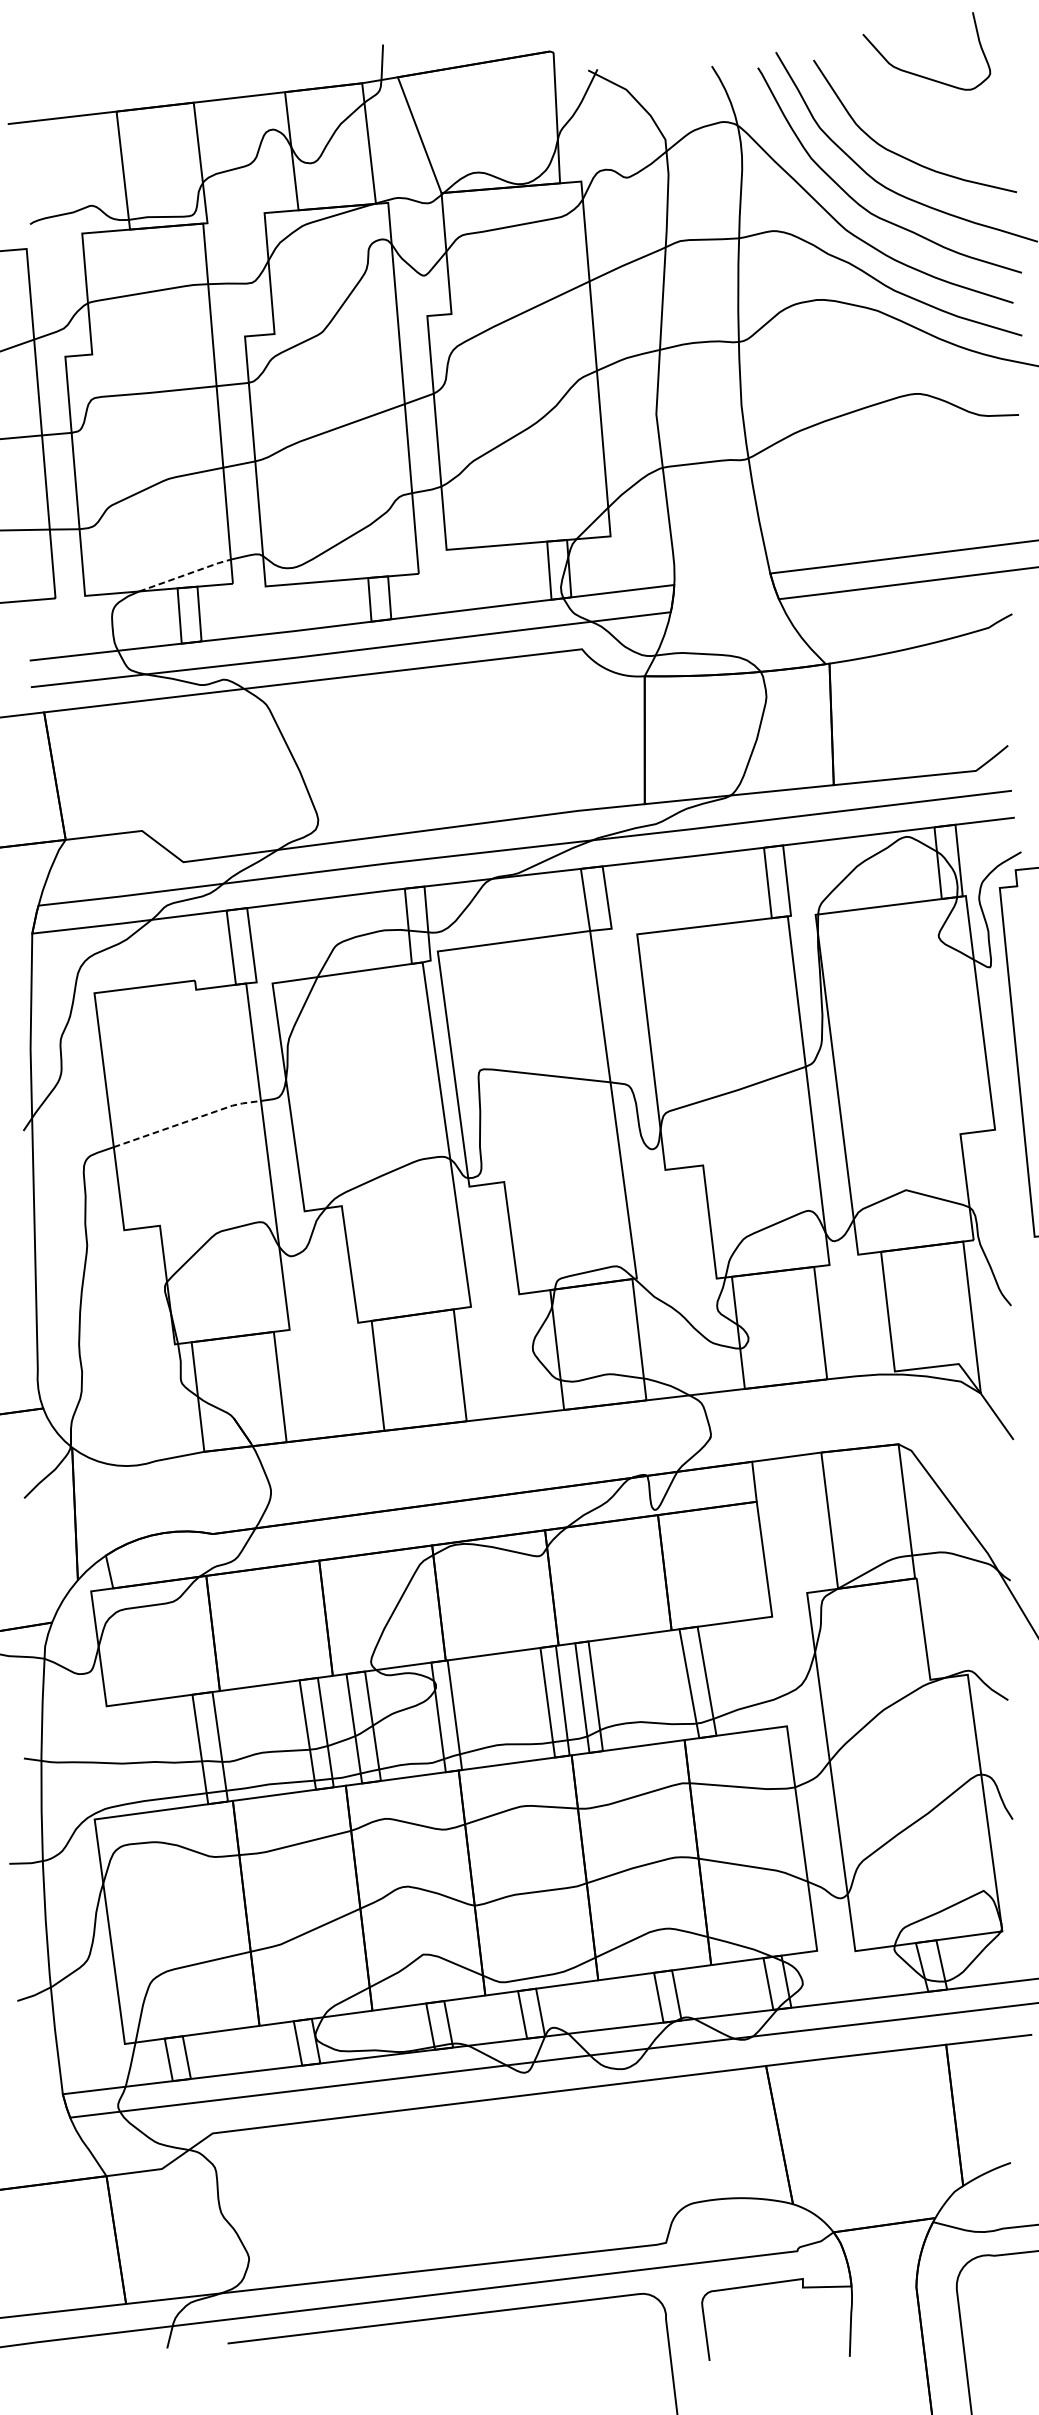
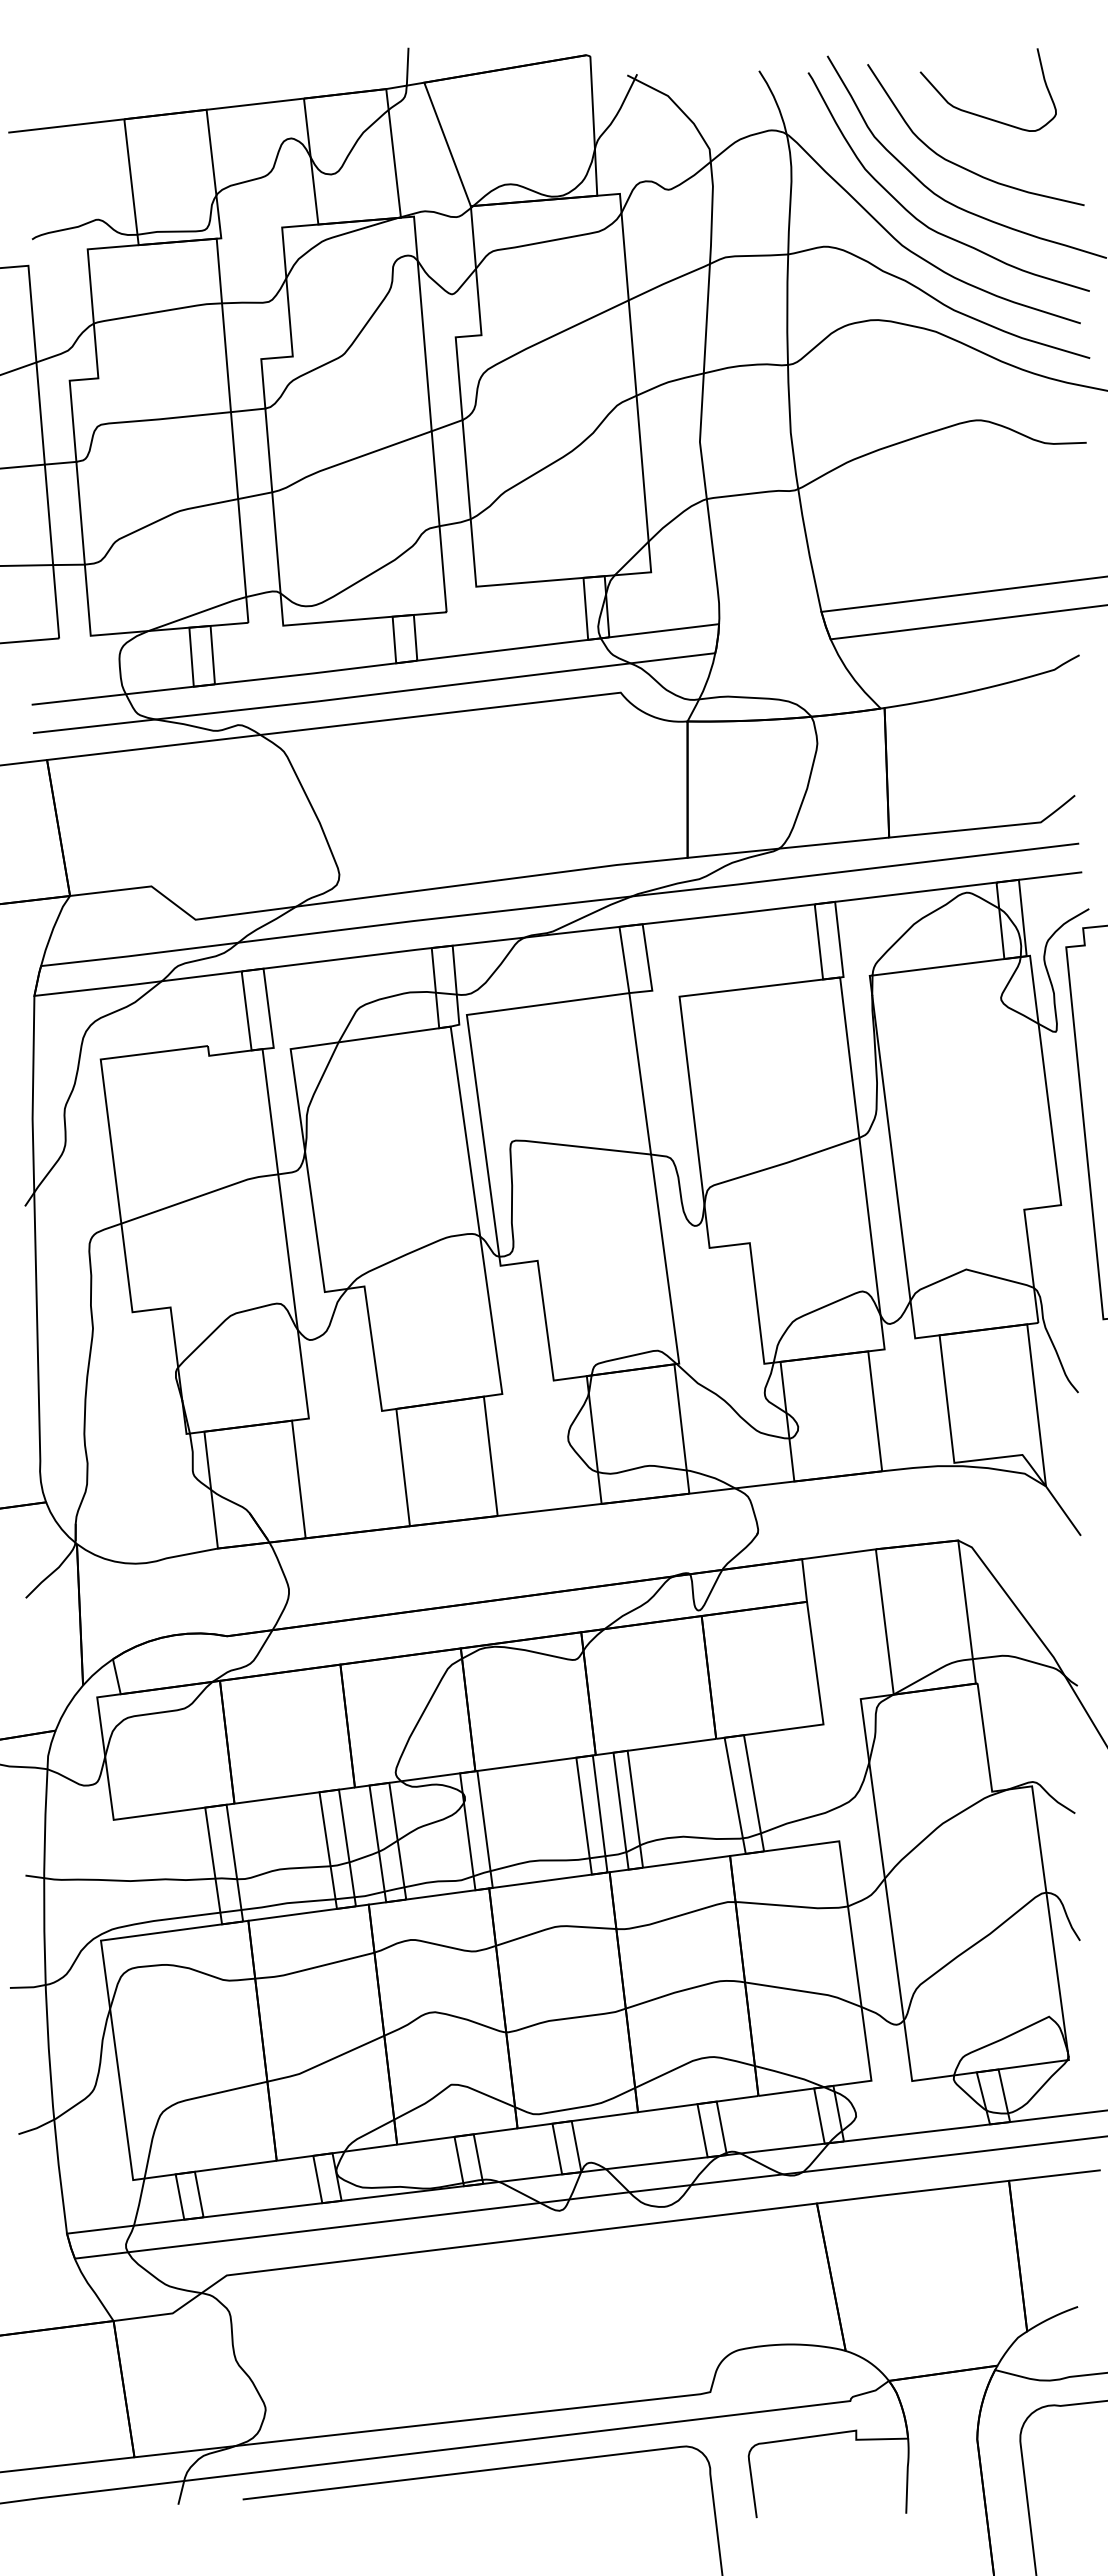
curve: (921, 75) -> (982, 115), moved
line: (186, 575) -> (198, 613), dashed -> solid
line: (188, 1120) -> (200, 1195), dashed -> solid

